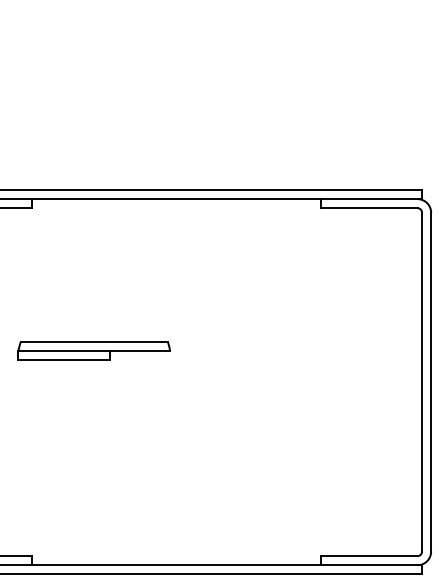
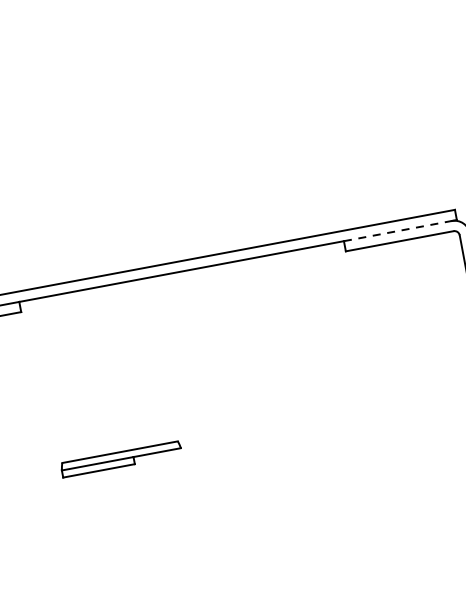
line: (369, 199) -> (398, 231), solid -> dashed
part: (93, 350) -> (120, 458), size x0.7

